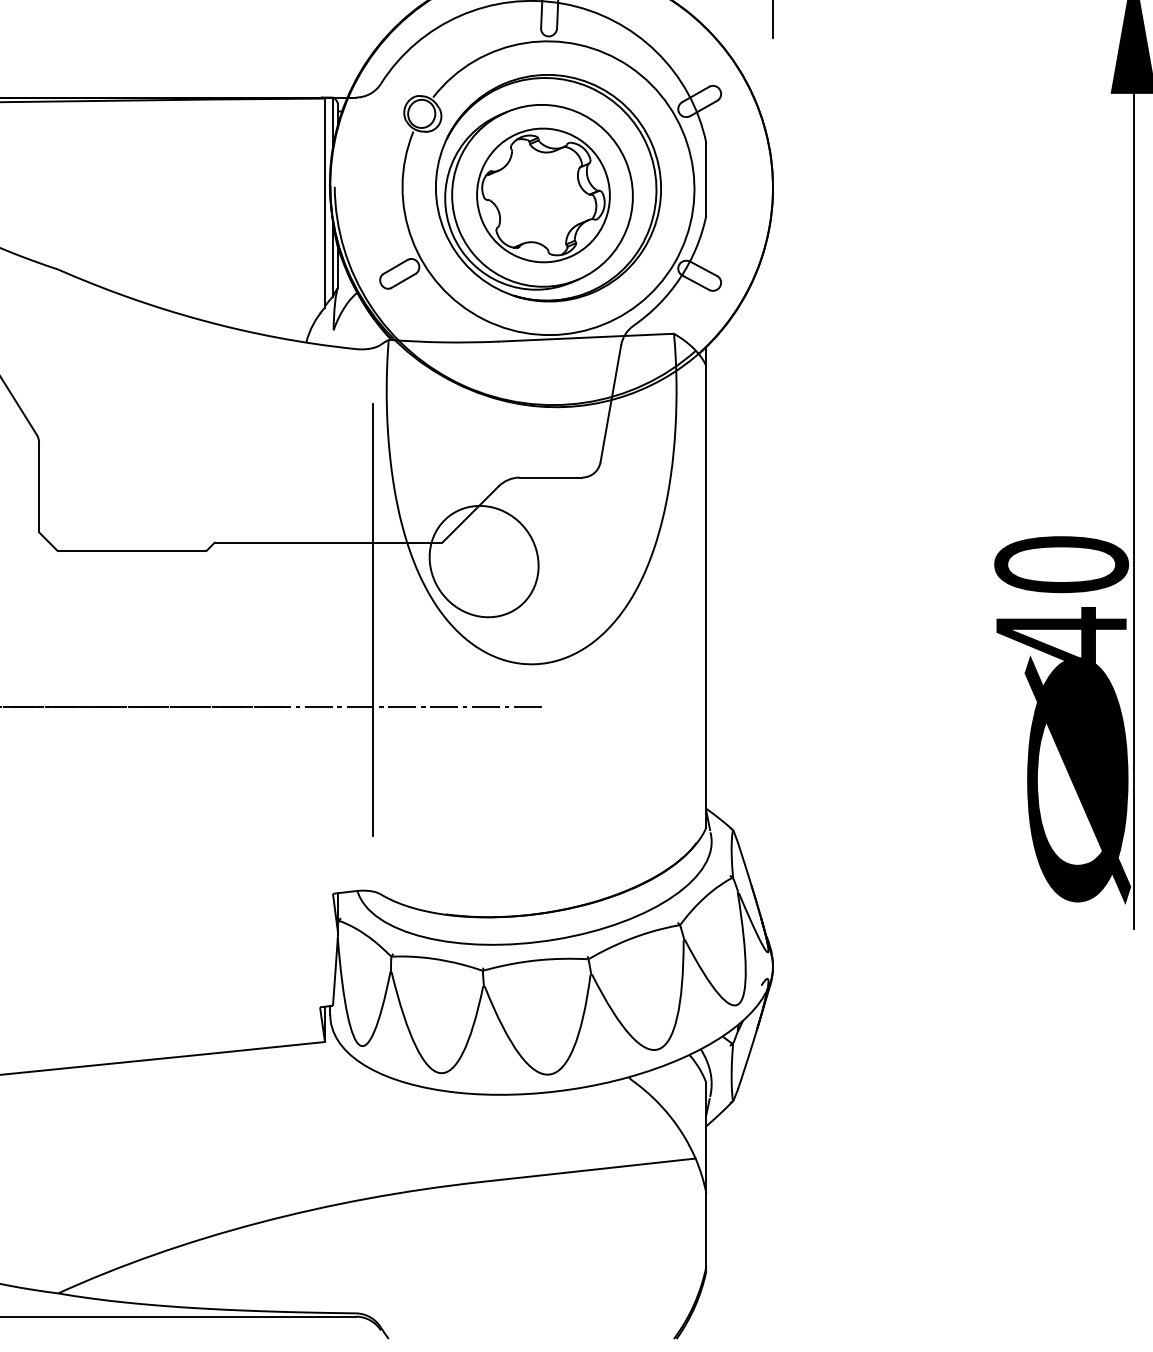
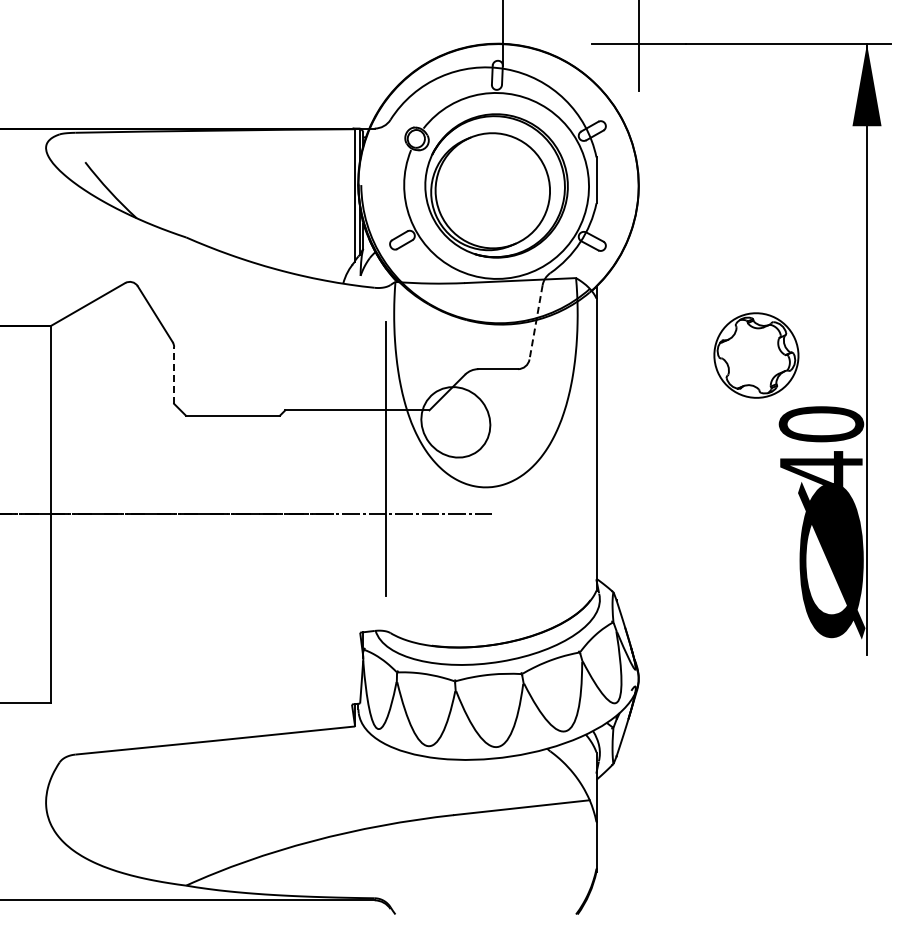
part: (543, 195) -> (756, 355), moved
line: (611, 403) -> (536, 322), solid -> dashed
line: (39, 487) -> (174, 375), solid -> dashed

